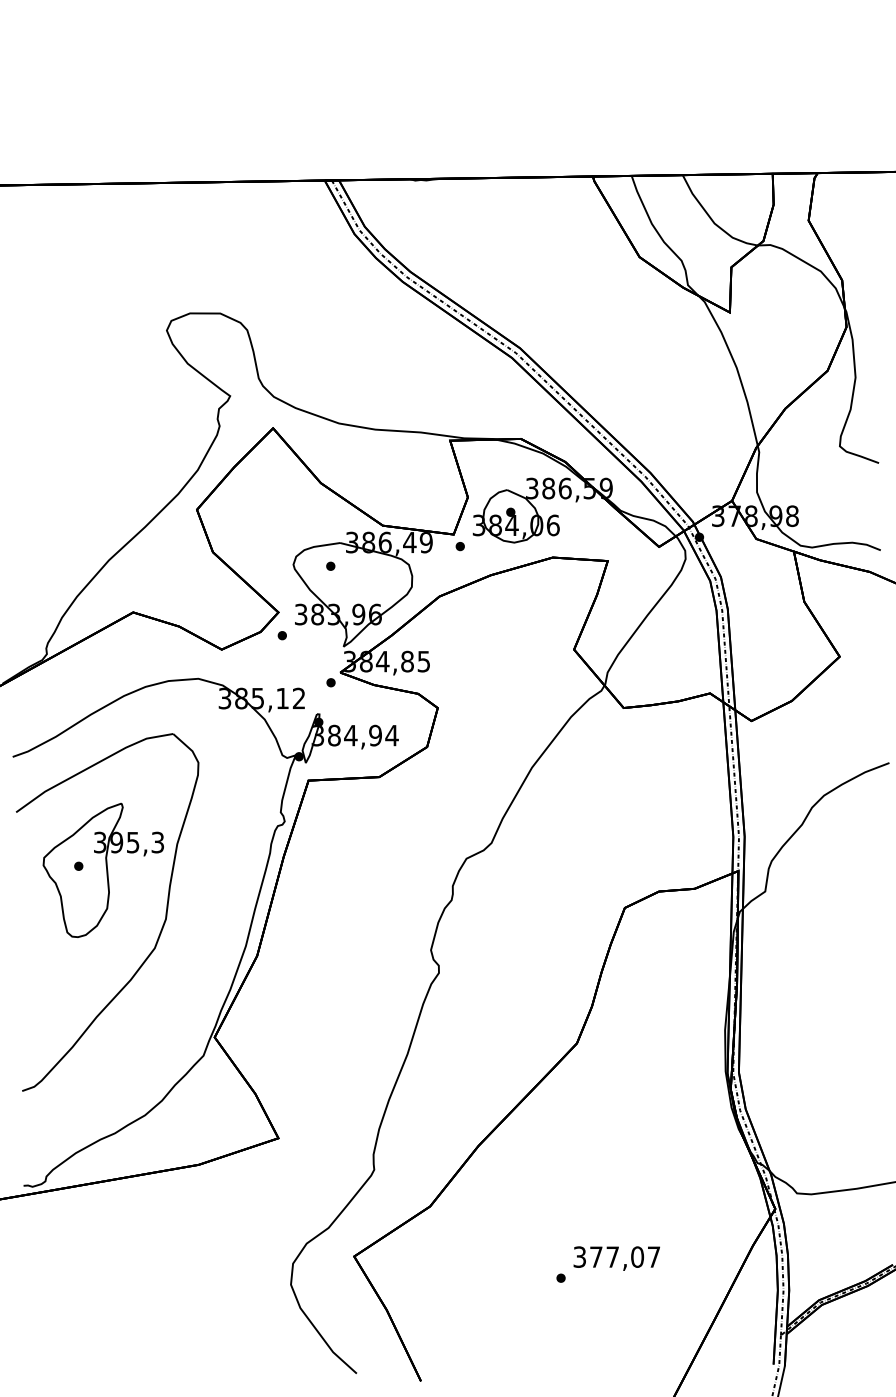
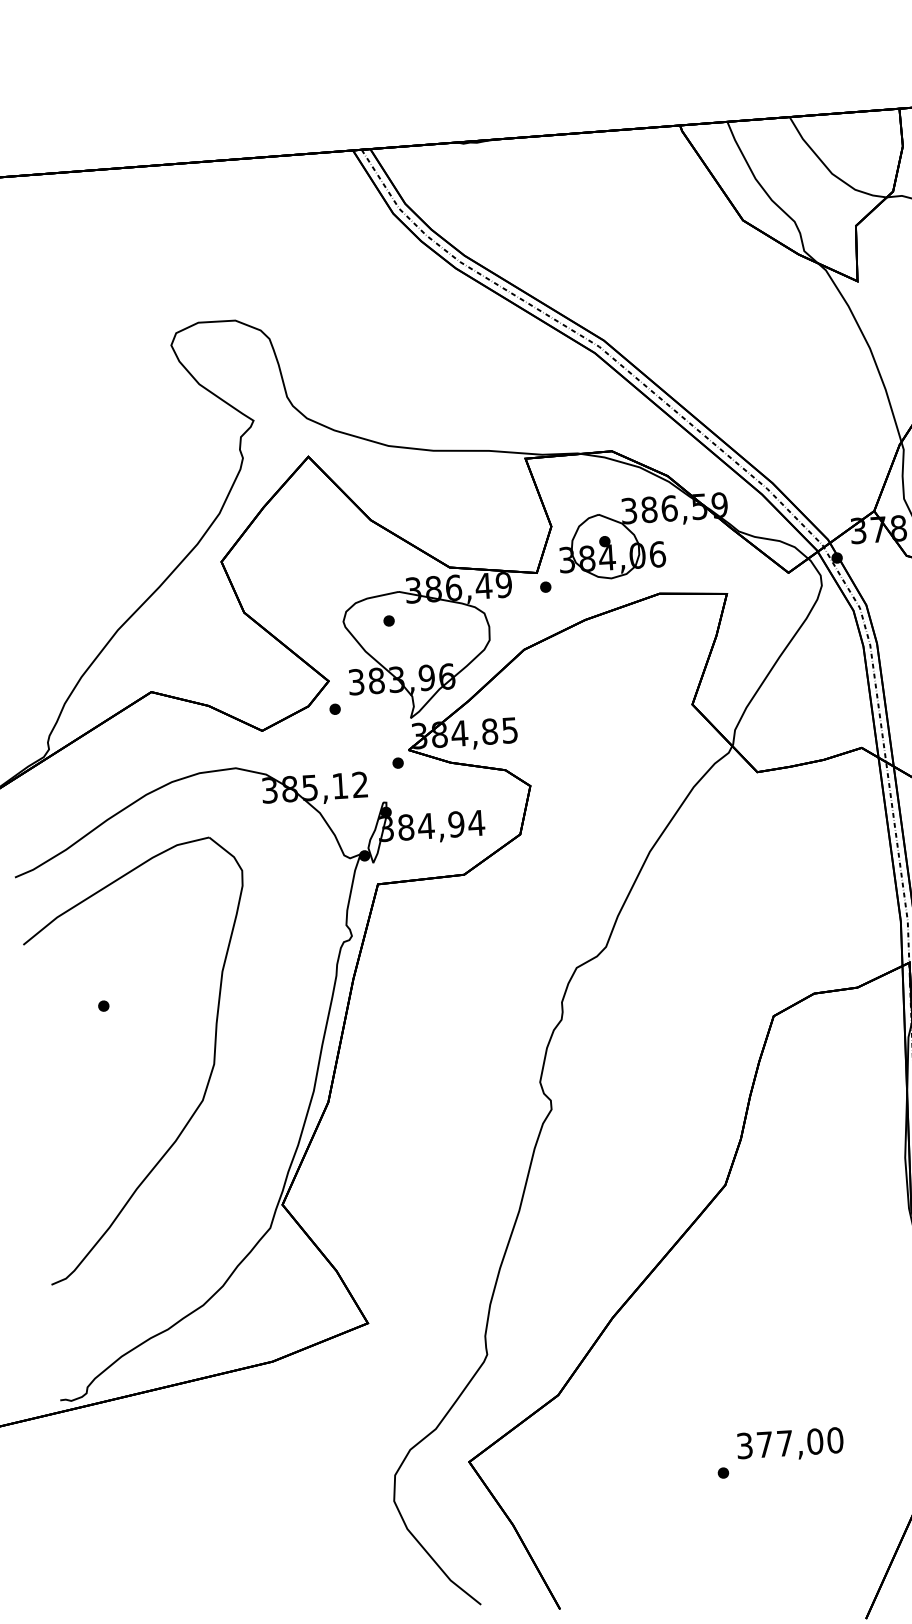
part: (102, 869) -> (133, 1008), removed
text: (653, 1256) -> (834, 1439), 377,07 -> 377,00

